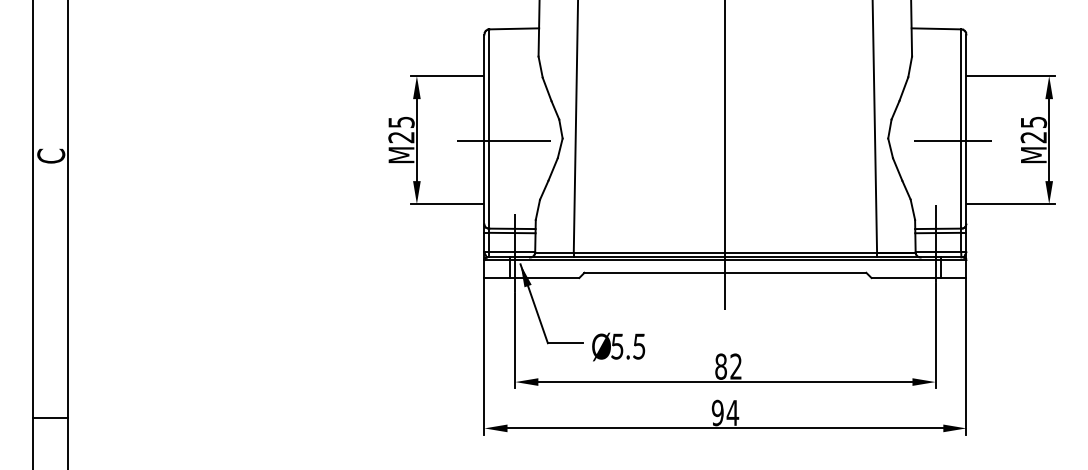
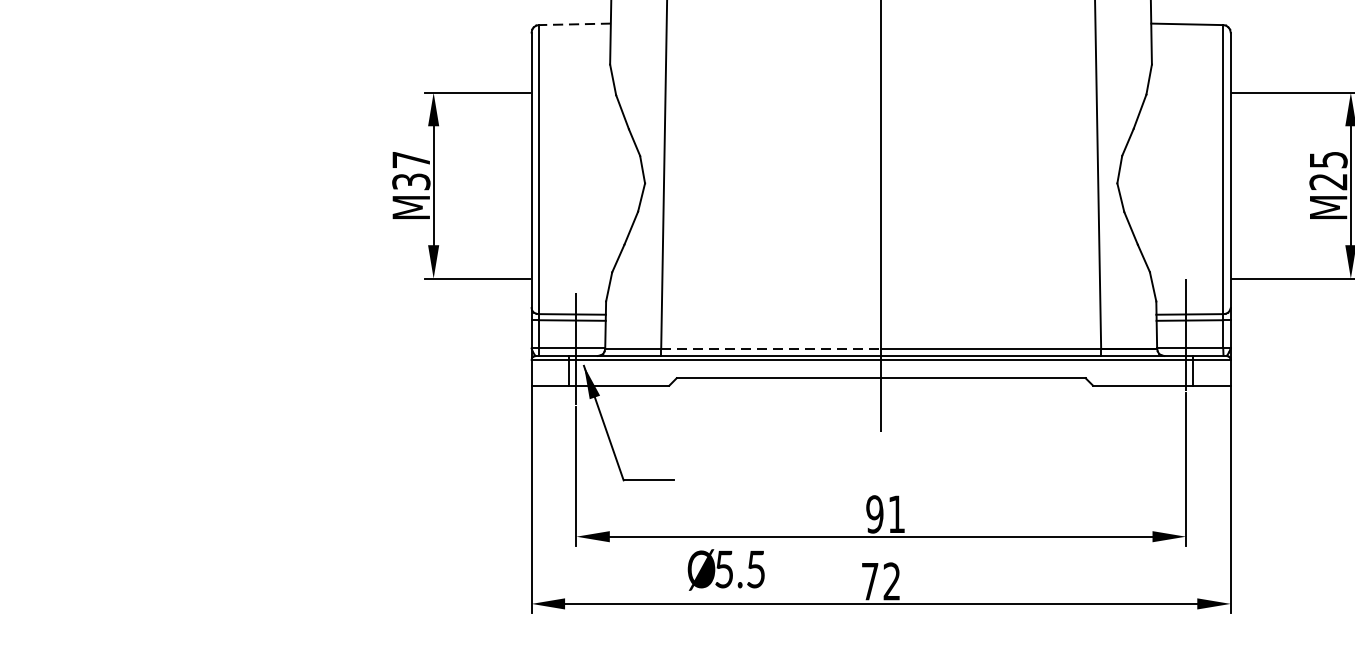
line: (514, 28) -> (575, 23), solid -> dashed
text: (401, 129) -> (411, 170), M25 -> M37
line: (504, 141) -> (560, 187), removed
line: (952, 141) -> (1210, 187), removed
line: (649, 252) -> (771, 348), solid -> dashed
text: (618, 346) -> (726, 569), moved
text: (728, 366) -> (885, 514), 82 -> 91
text: (725, 412) -> (881, 580), 94 -> 72

